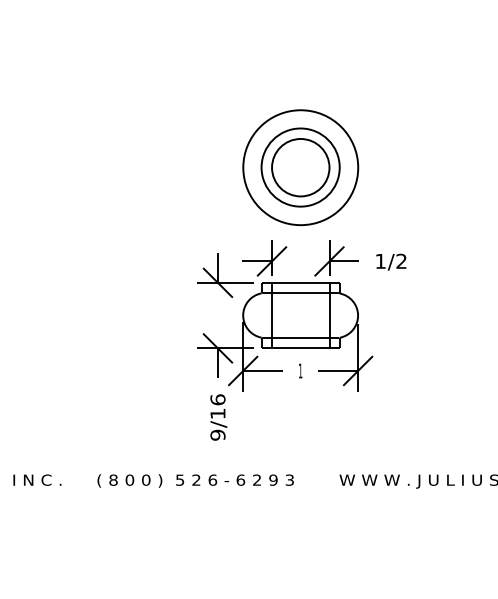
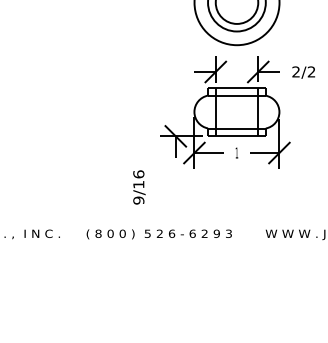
text: (380, 260) -> (295, 71), 1/2 -> 2/2
part: (218, 275) -> (176, 82), removed
text: (218, 417) -> (139, 187), moved

